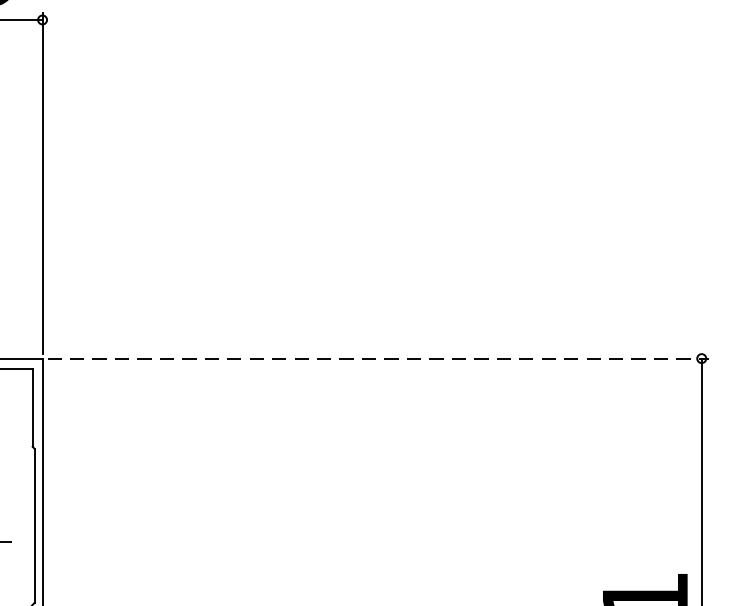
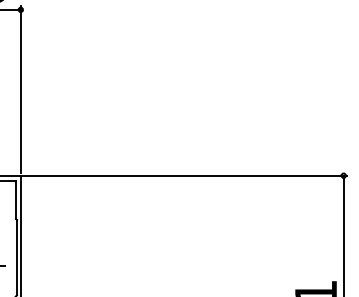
line: (378, 358) -> (185, 175), dashed -> solid

